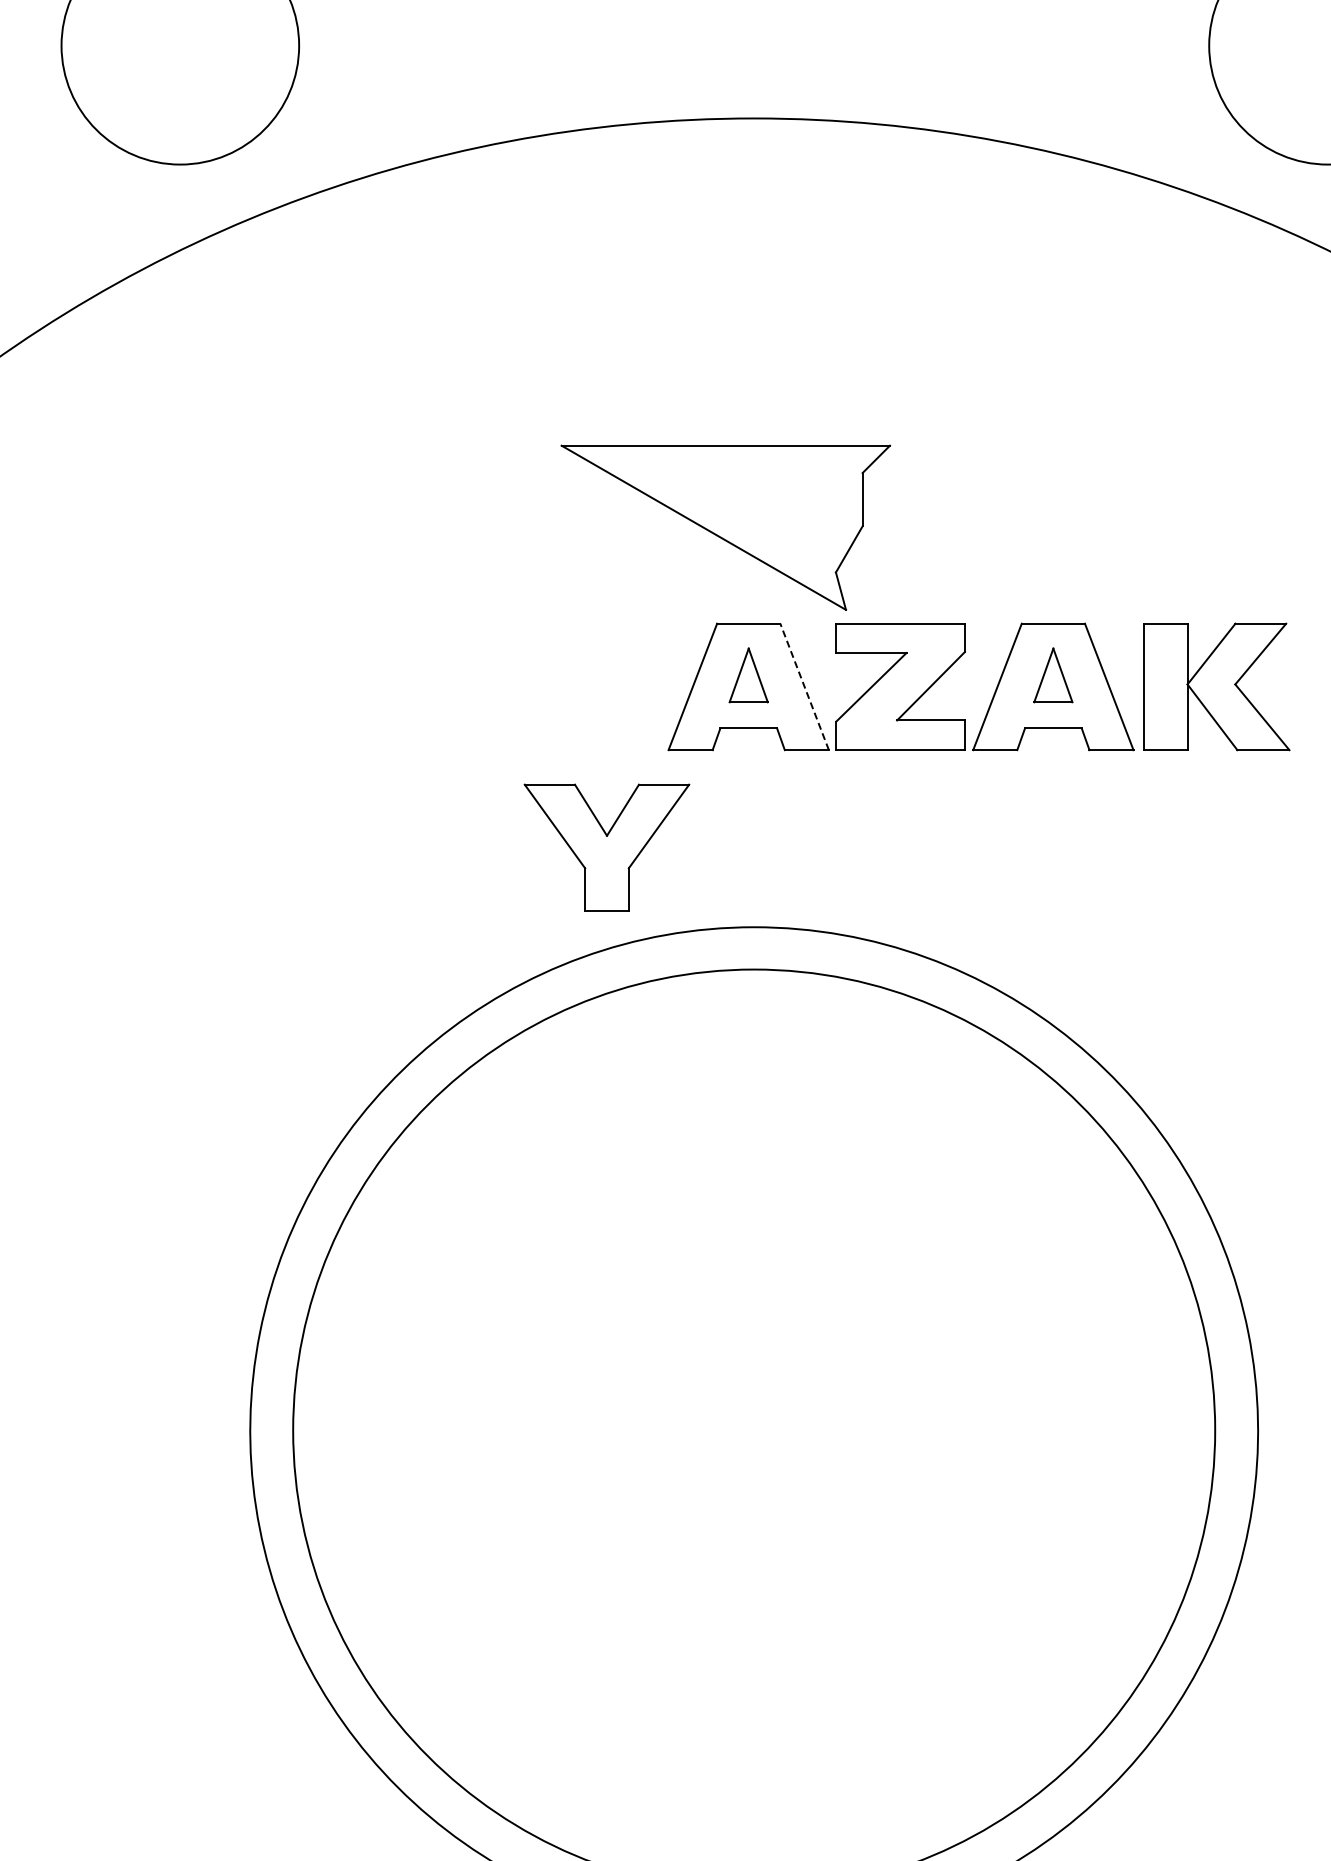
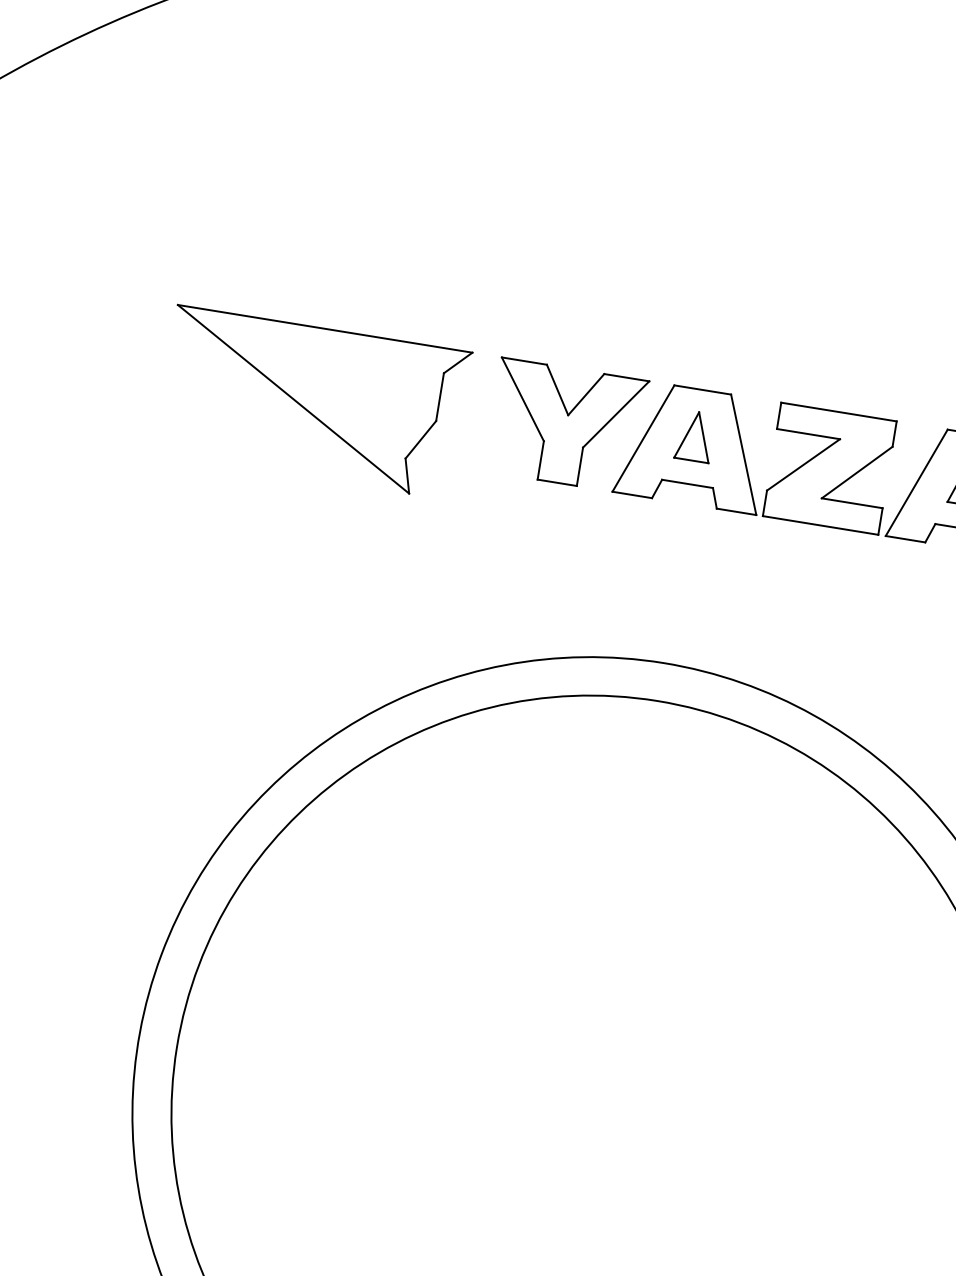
part: (725, 527) -> (313, 402), moved
line: (804, 686) -> (743, 454), dashed -> solid
part: (606, 847) -> (566, 425), moved

